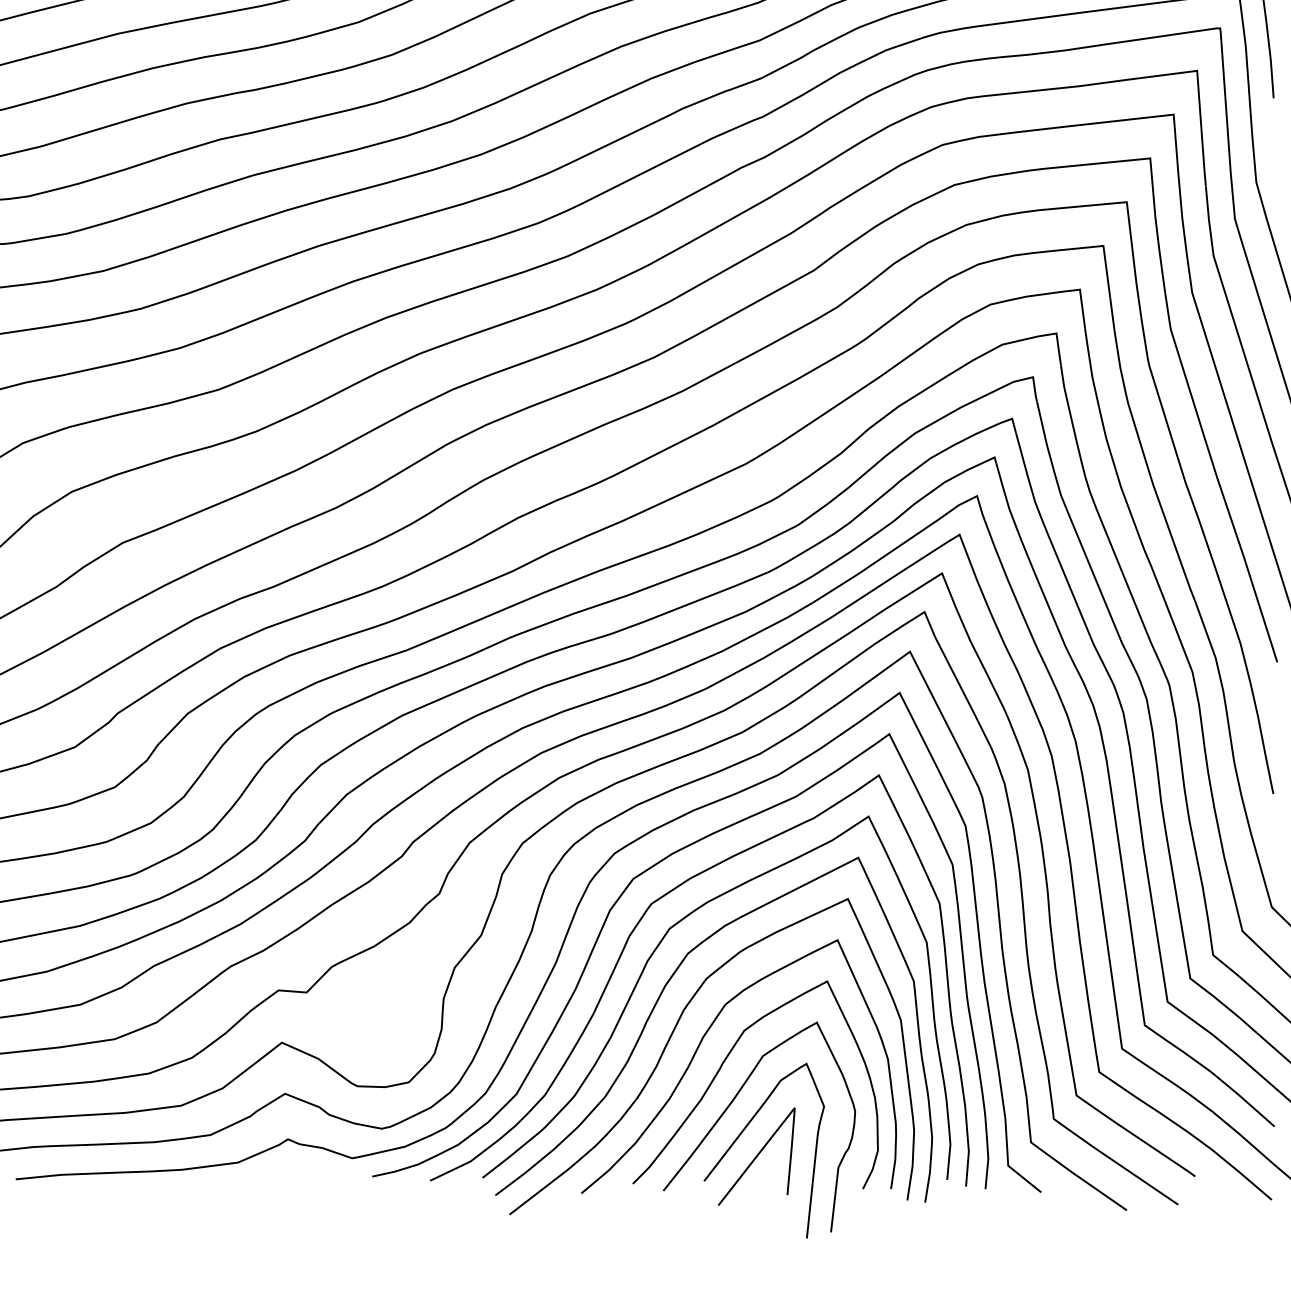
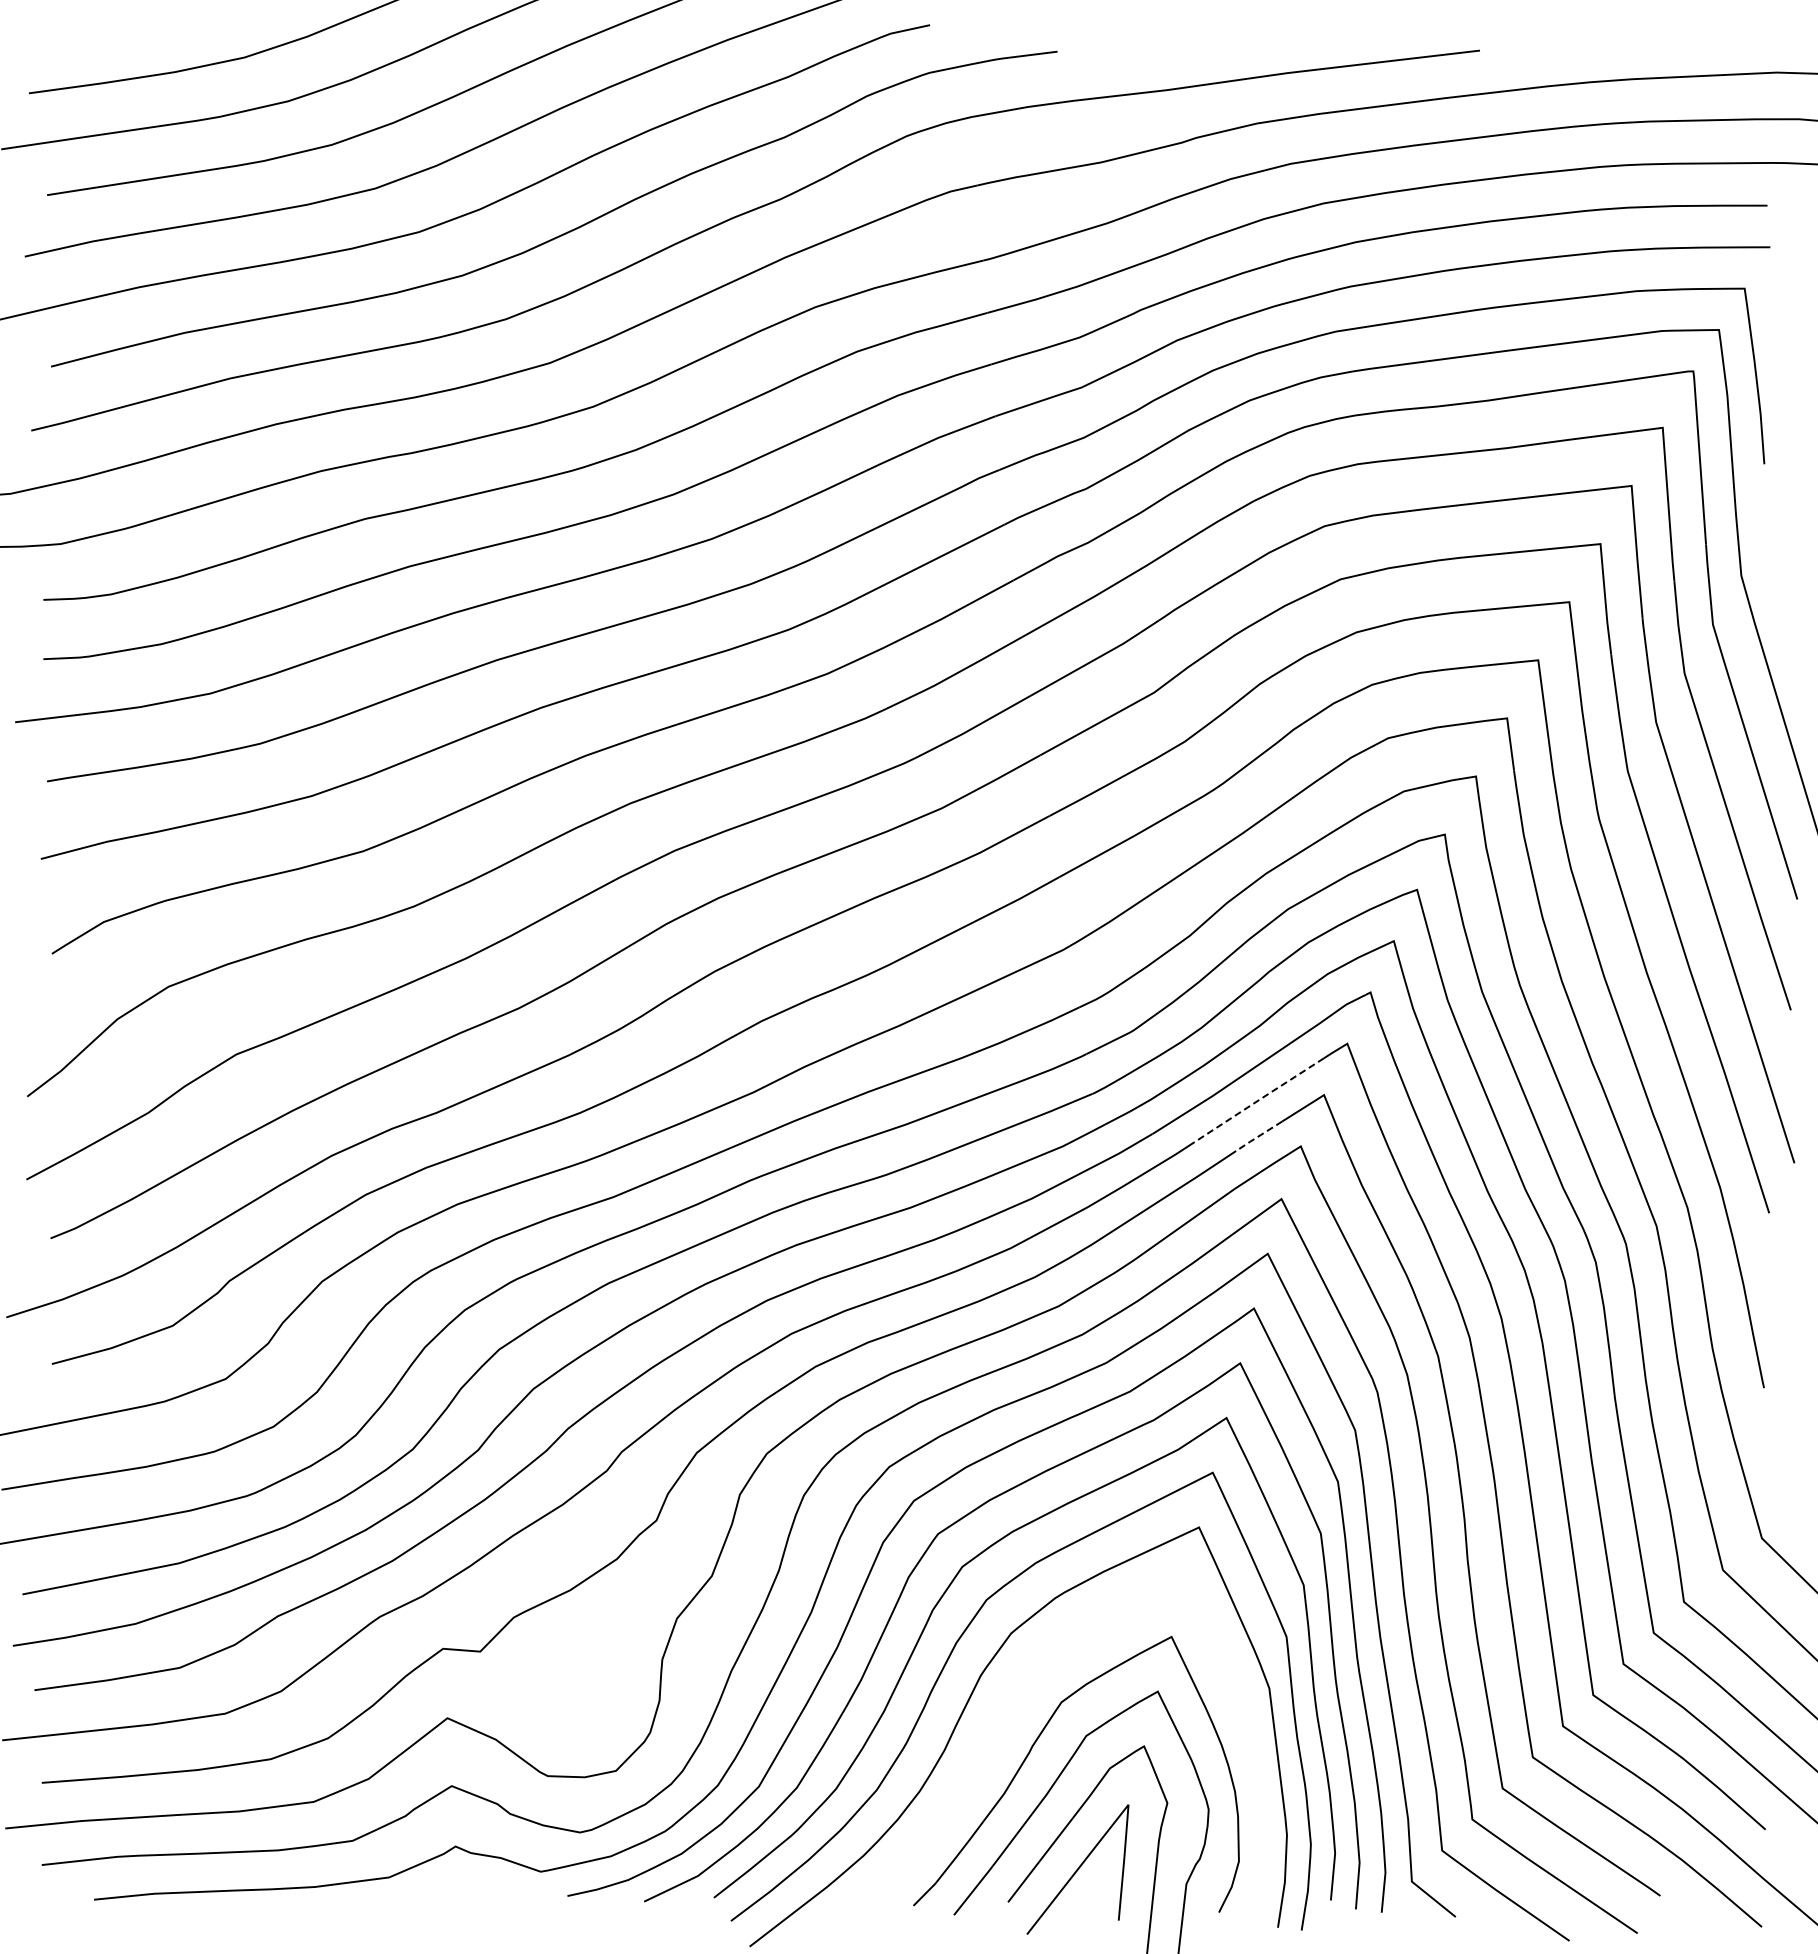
line: (893, 576) -> (1259, 1099), solid -> dashed
line: (892, 604) -> (1258, 1136), solid -> dashed
curve: (699, 1047) -> (1001, 1724), removed

